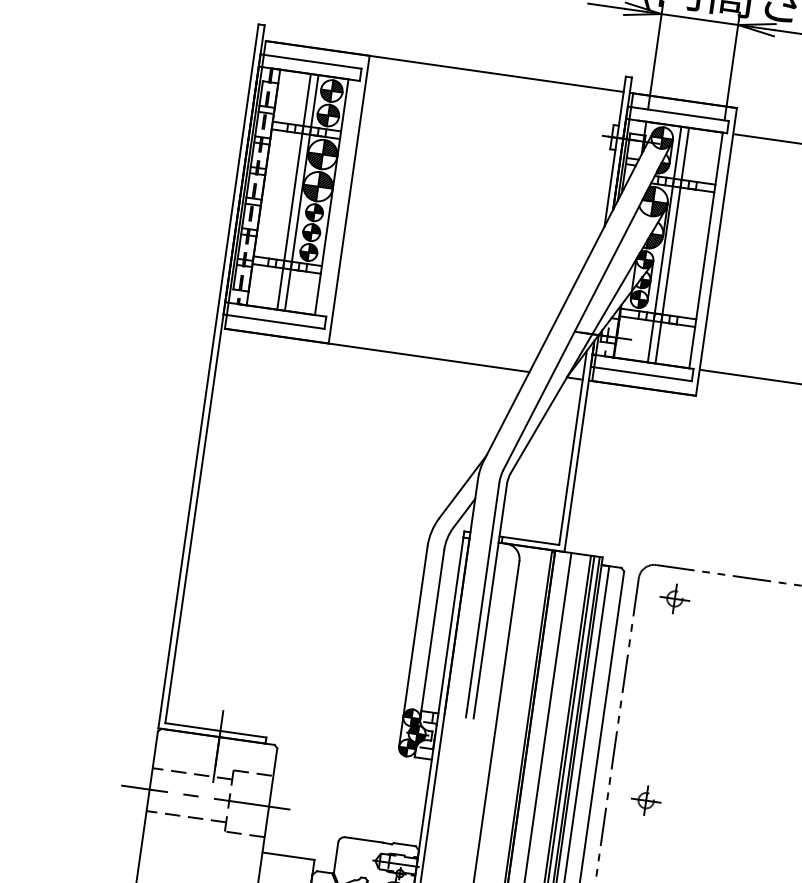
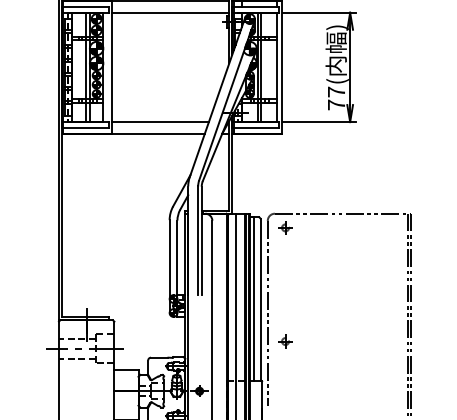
line: (493, 99) -> (170, 12), added
line: (435, 333) -> (159, 122), added
part: (646, 800) -> (285, 341), moved

